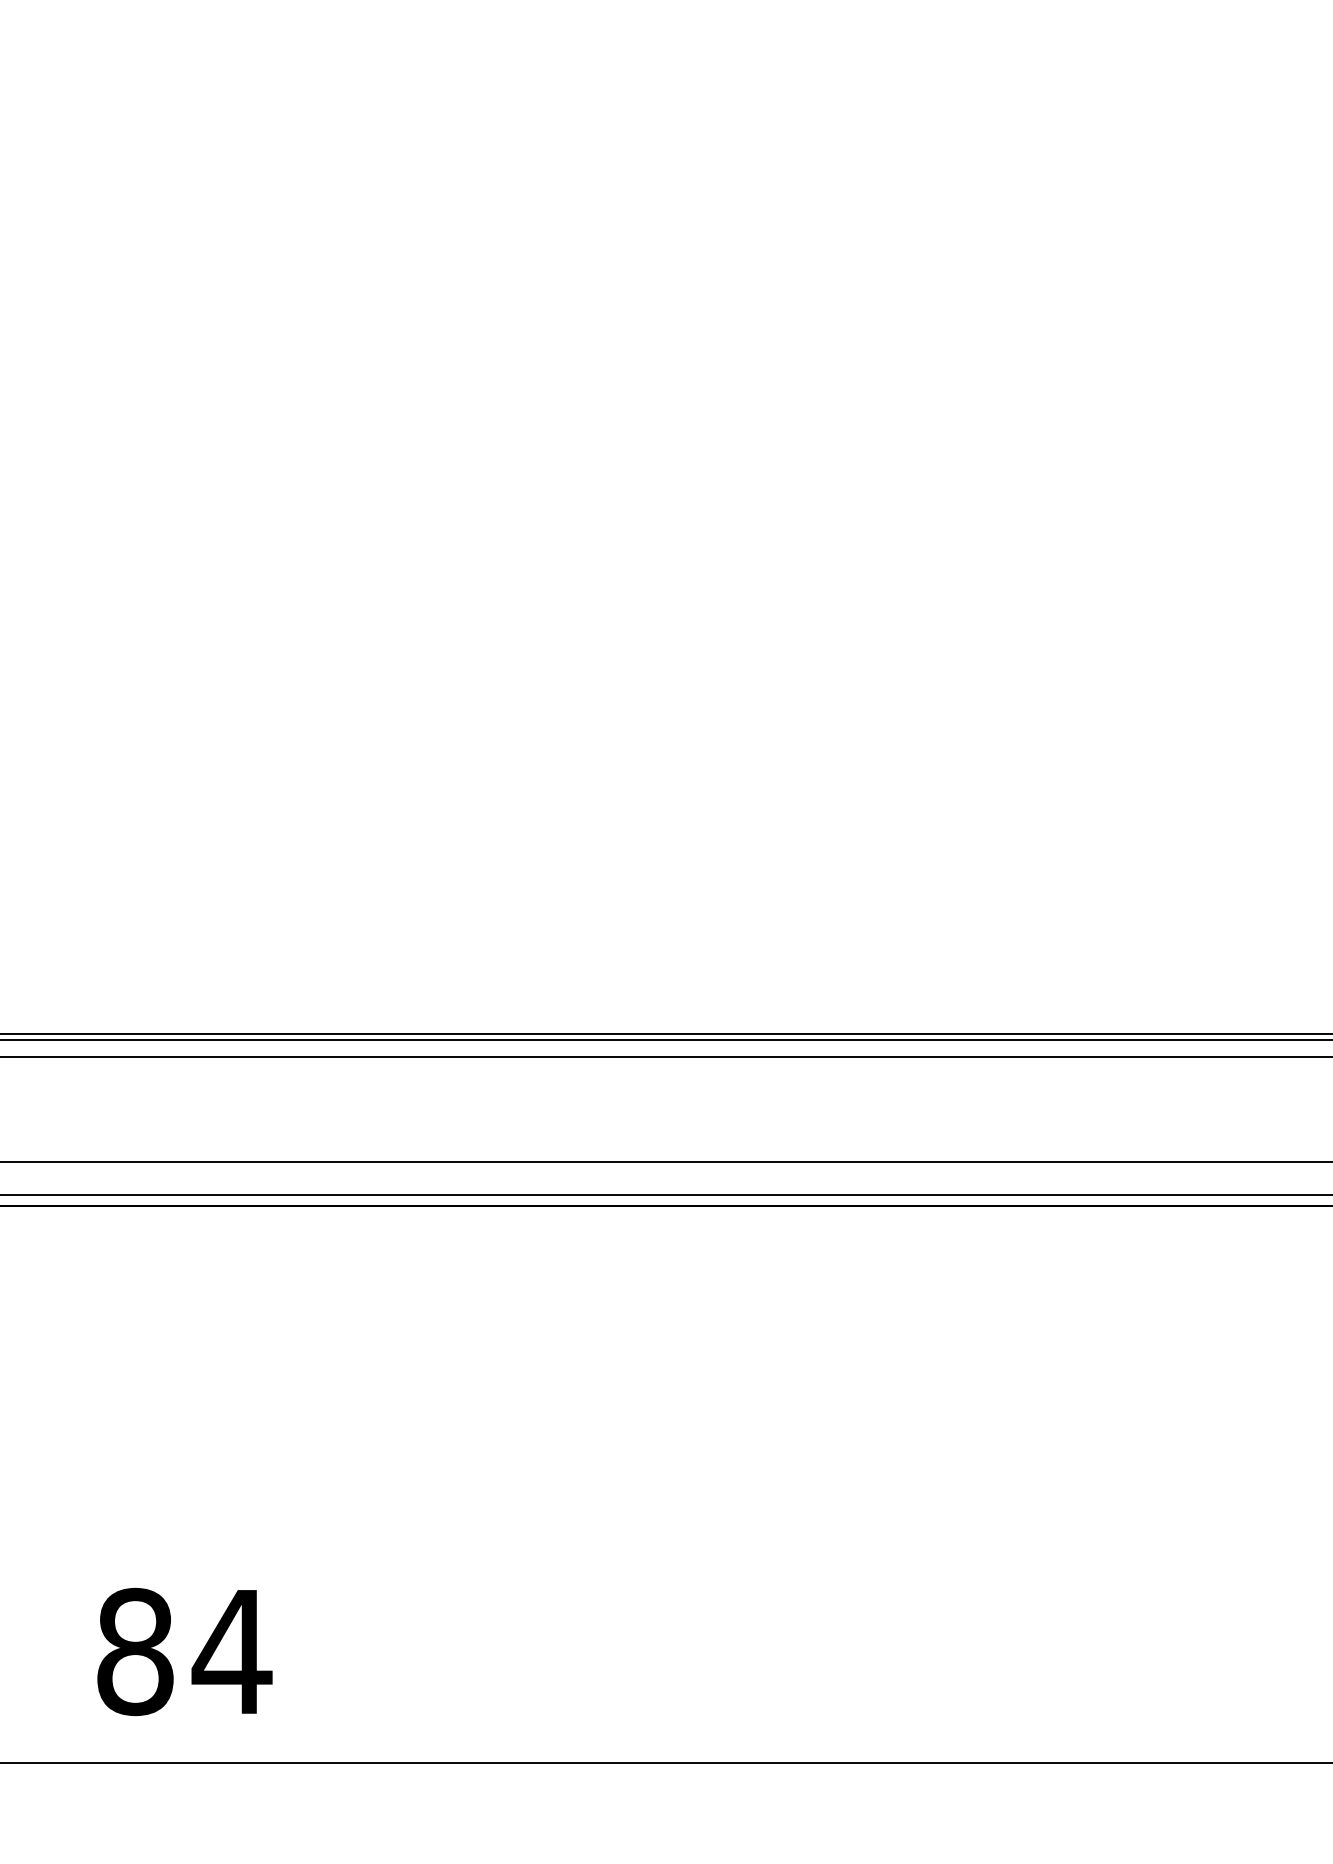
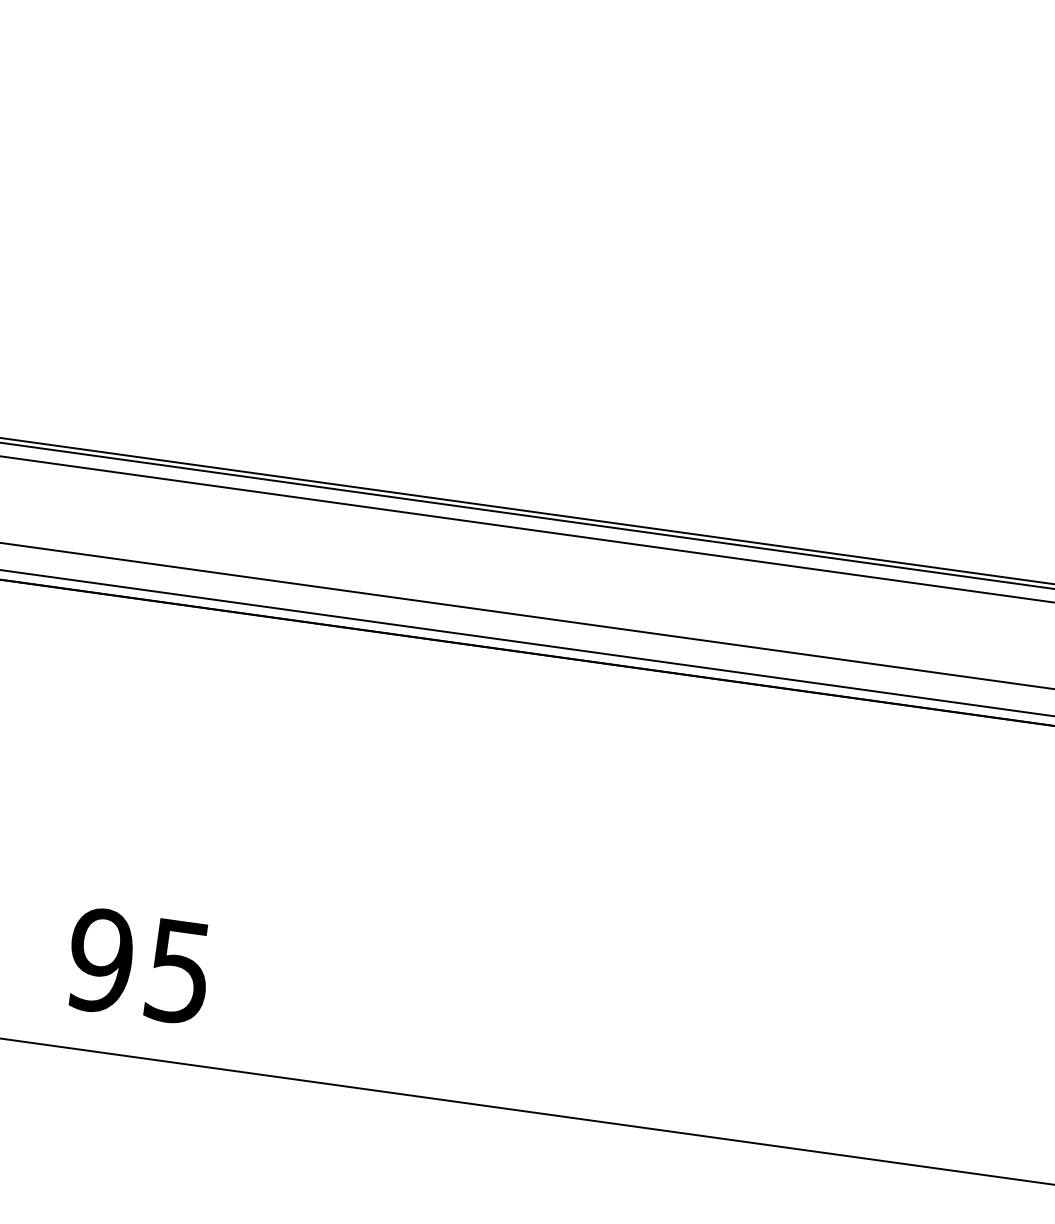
text: (184, 1652) -> (140, 966), 84 -> 95

